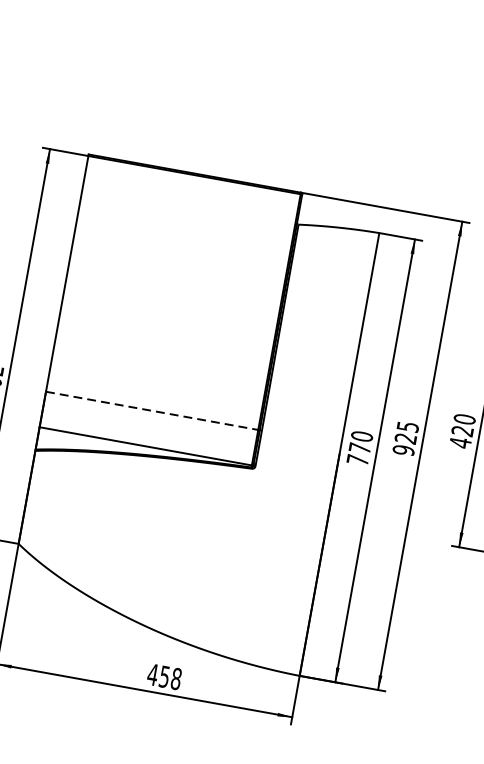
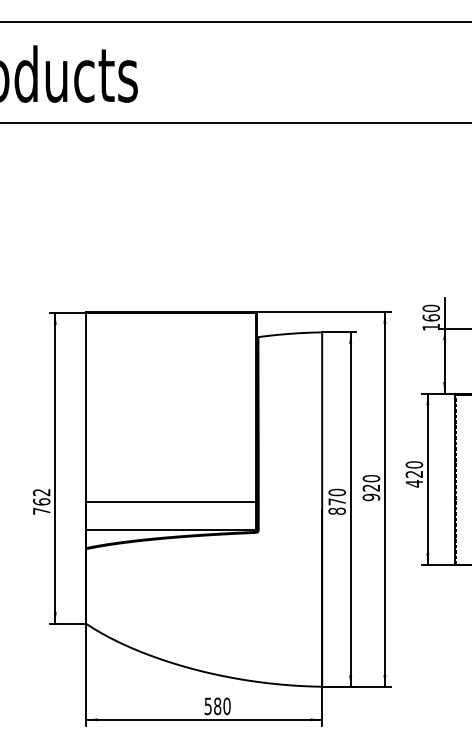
line: (151, 410) -> (170, 501), dashed -> solid
text: (408, 426) -> (371, 478), 925 -> 920
text: (357, 458) -> (336, 510), 770 -> 870
text: (164, 677) -> (217, 706), 458 -> 580

